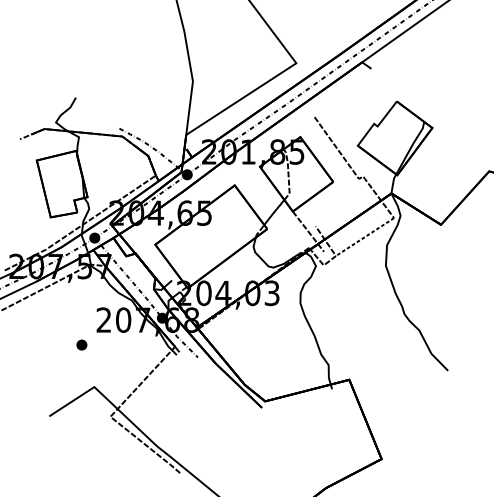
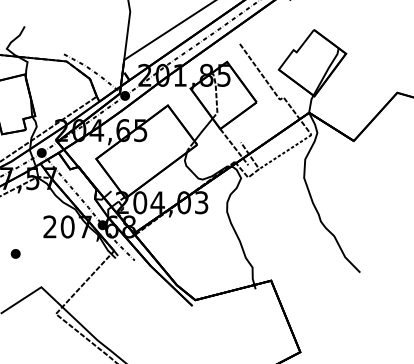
part: (81, 344) -> (15, 253), moved

